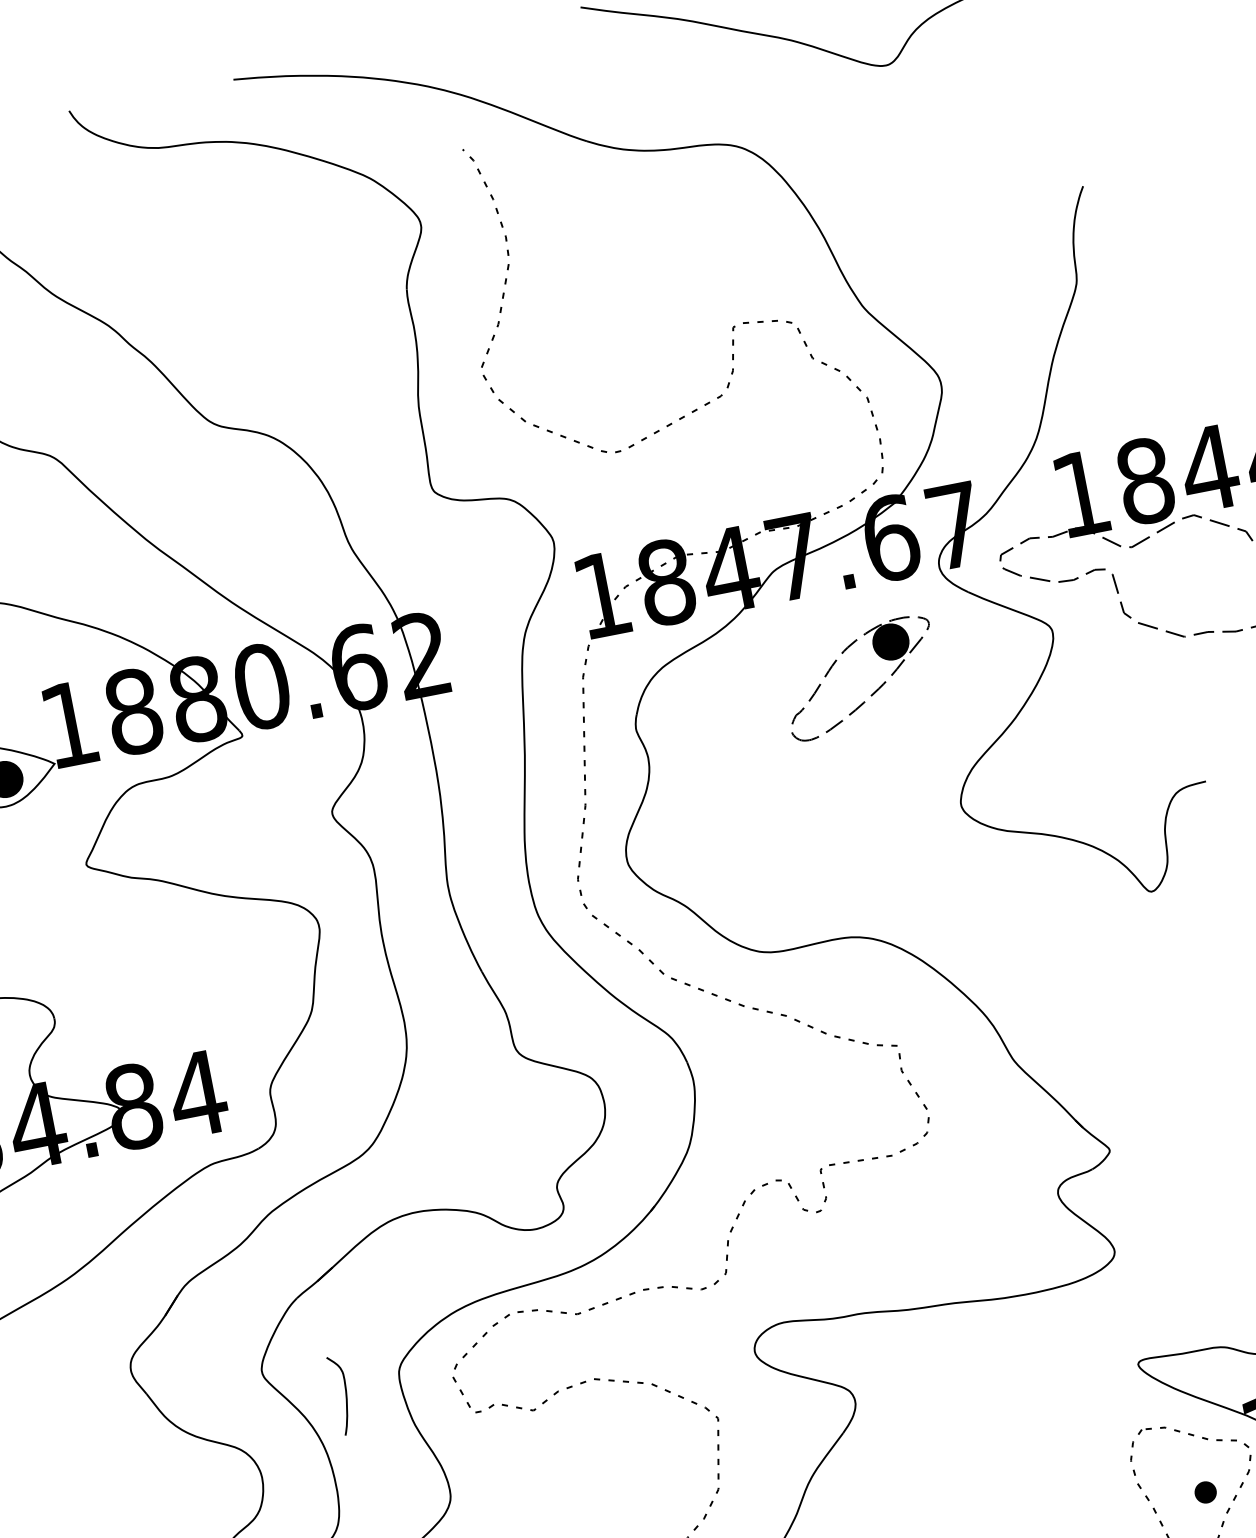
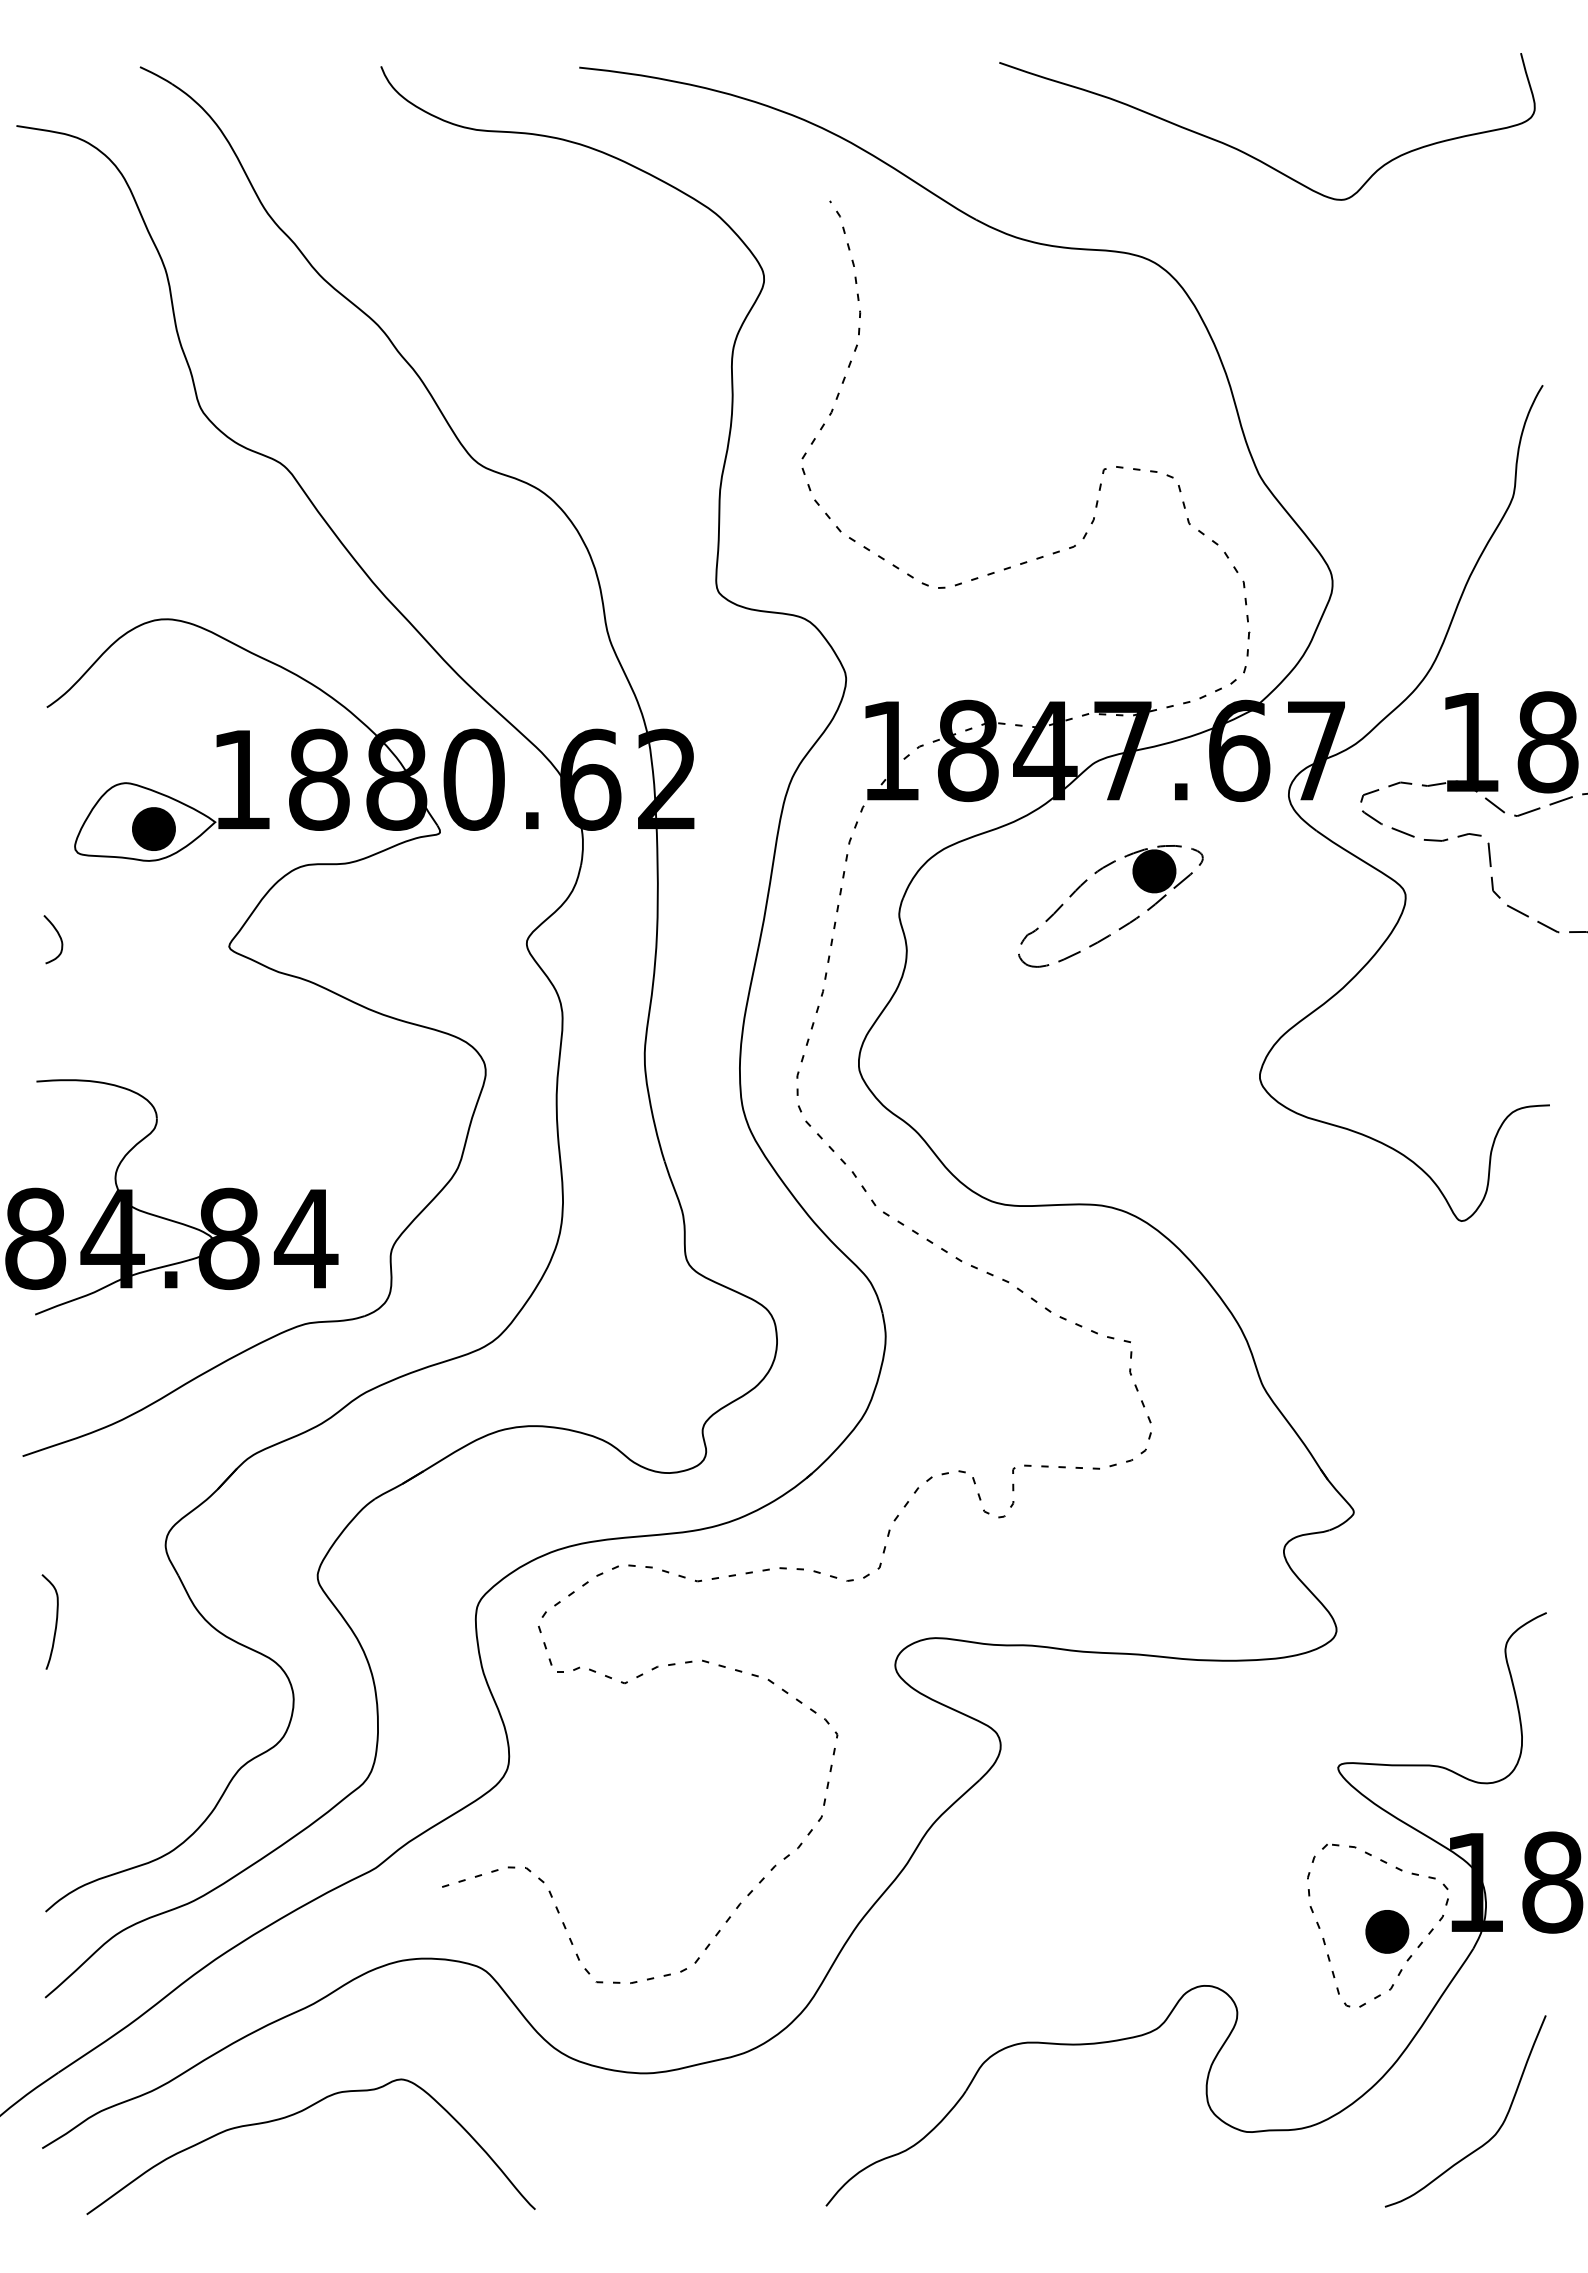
part: (874, 691) -> (1123, 925), moved
curve: (345, 1394) -> (55, 1621), moved
part: (1205, 1492) -> (1387, 1931), size x1.67

